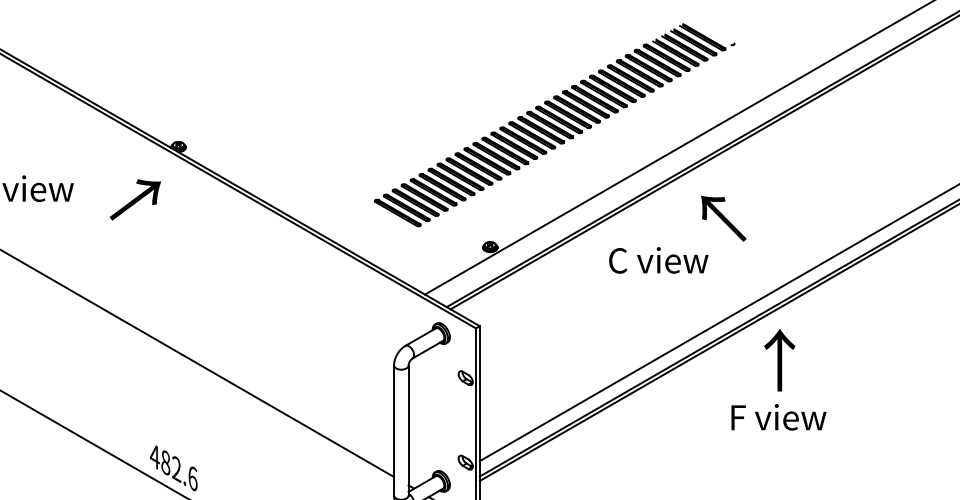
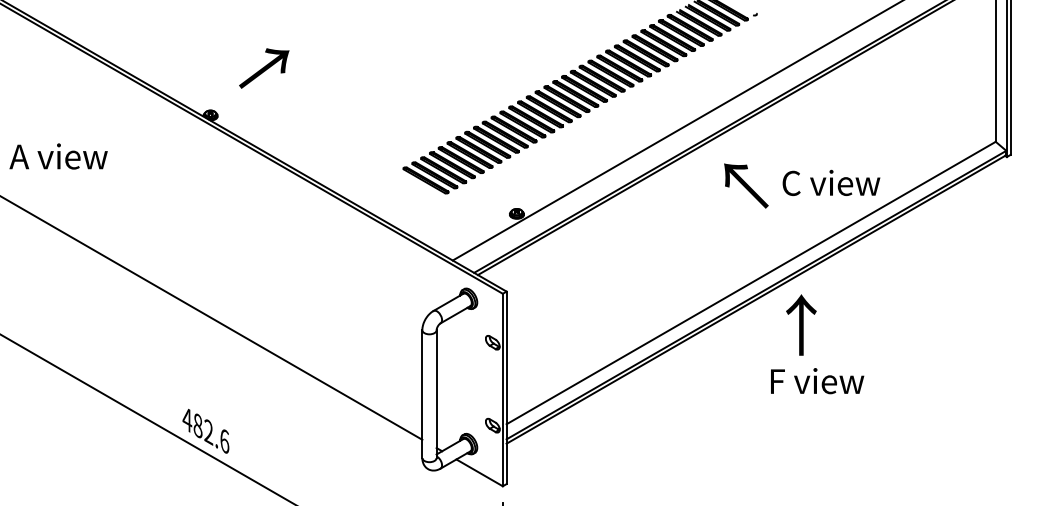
text: (135, 199) -> (264, 68), moved
text: (658, 259) -> (831, 182), moved
text: (778, 417) -> (817, 381), moved

